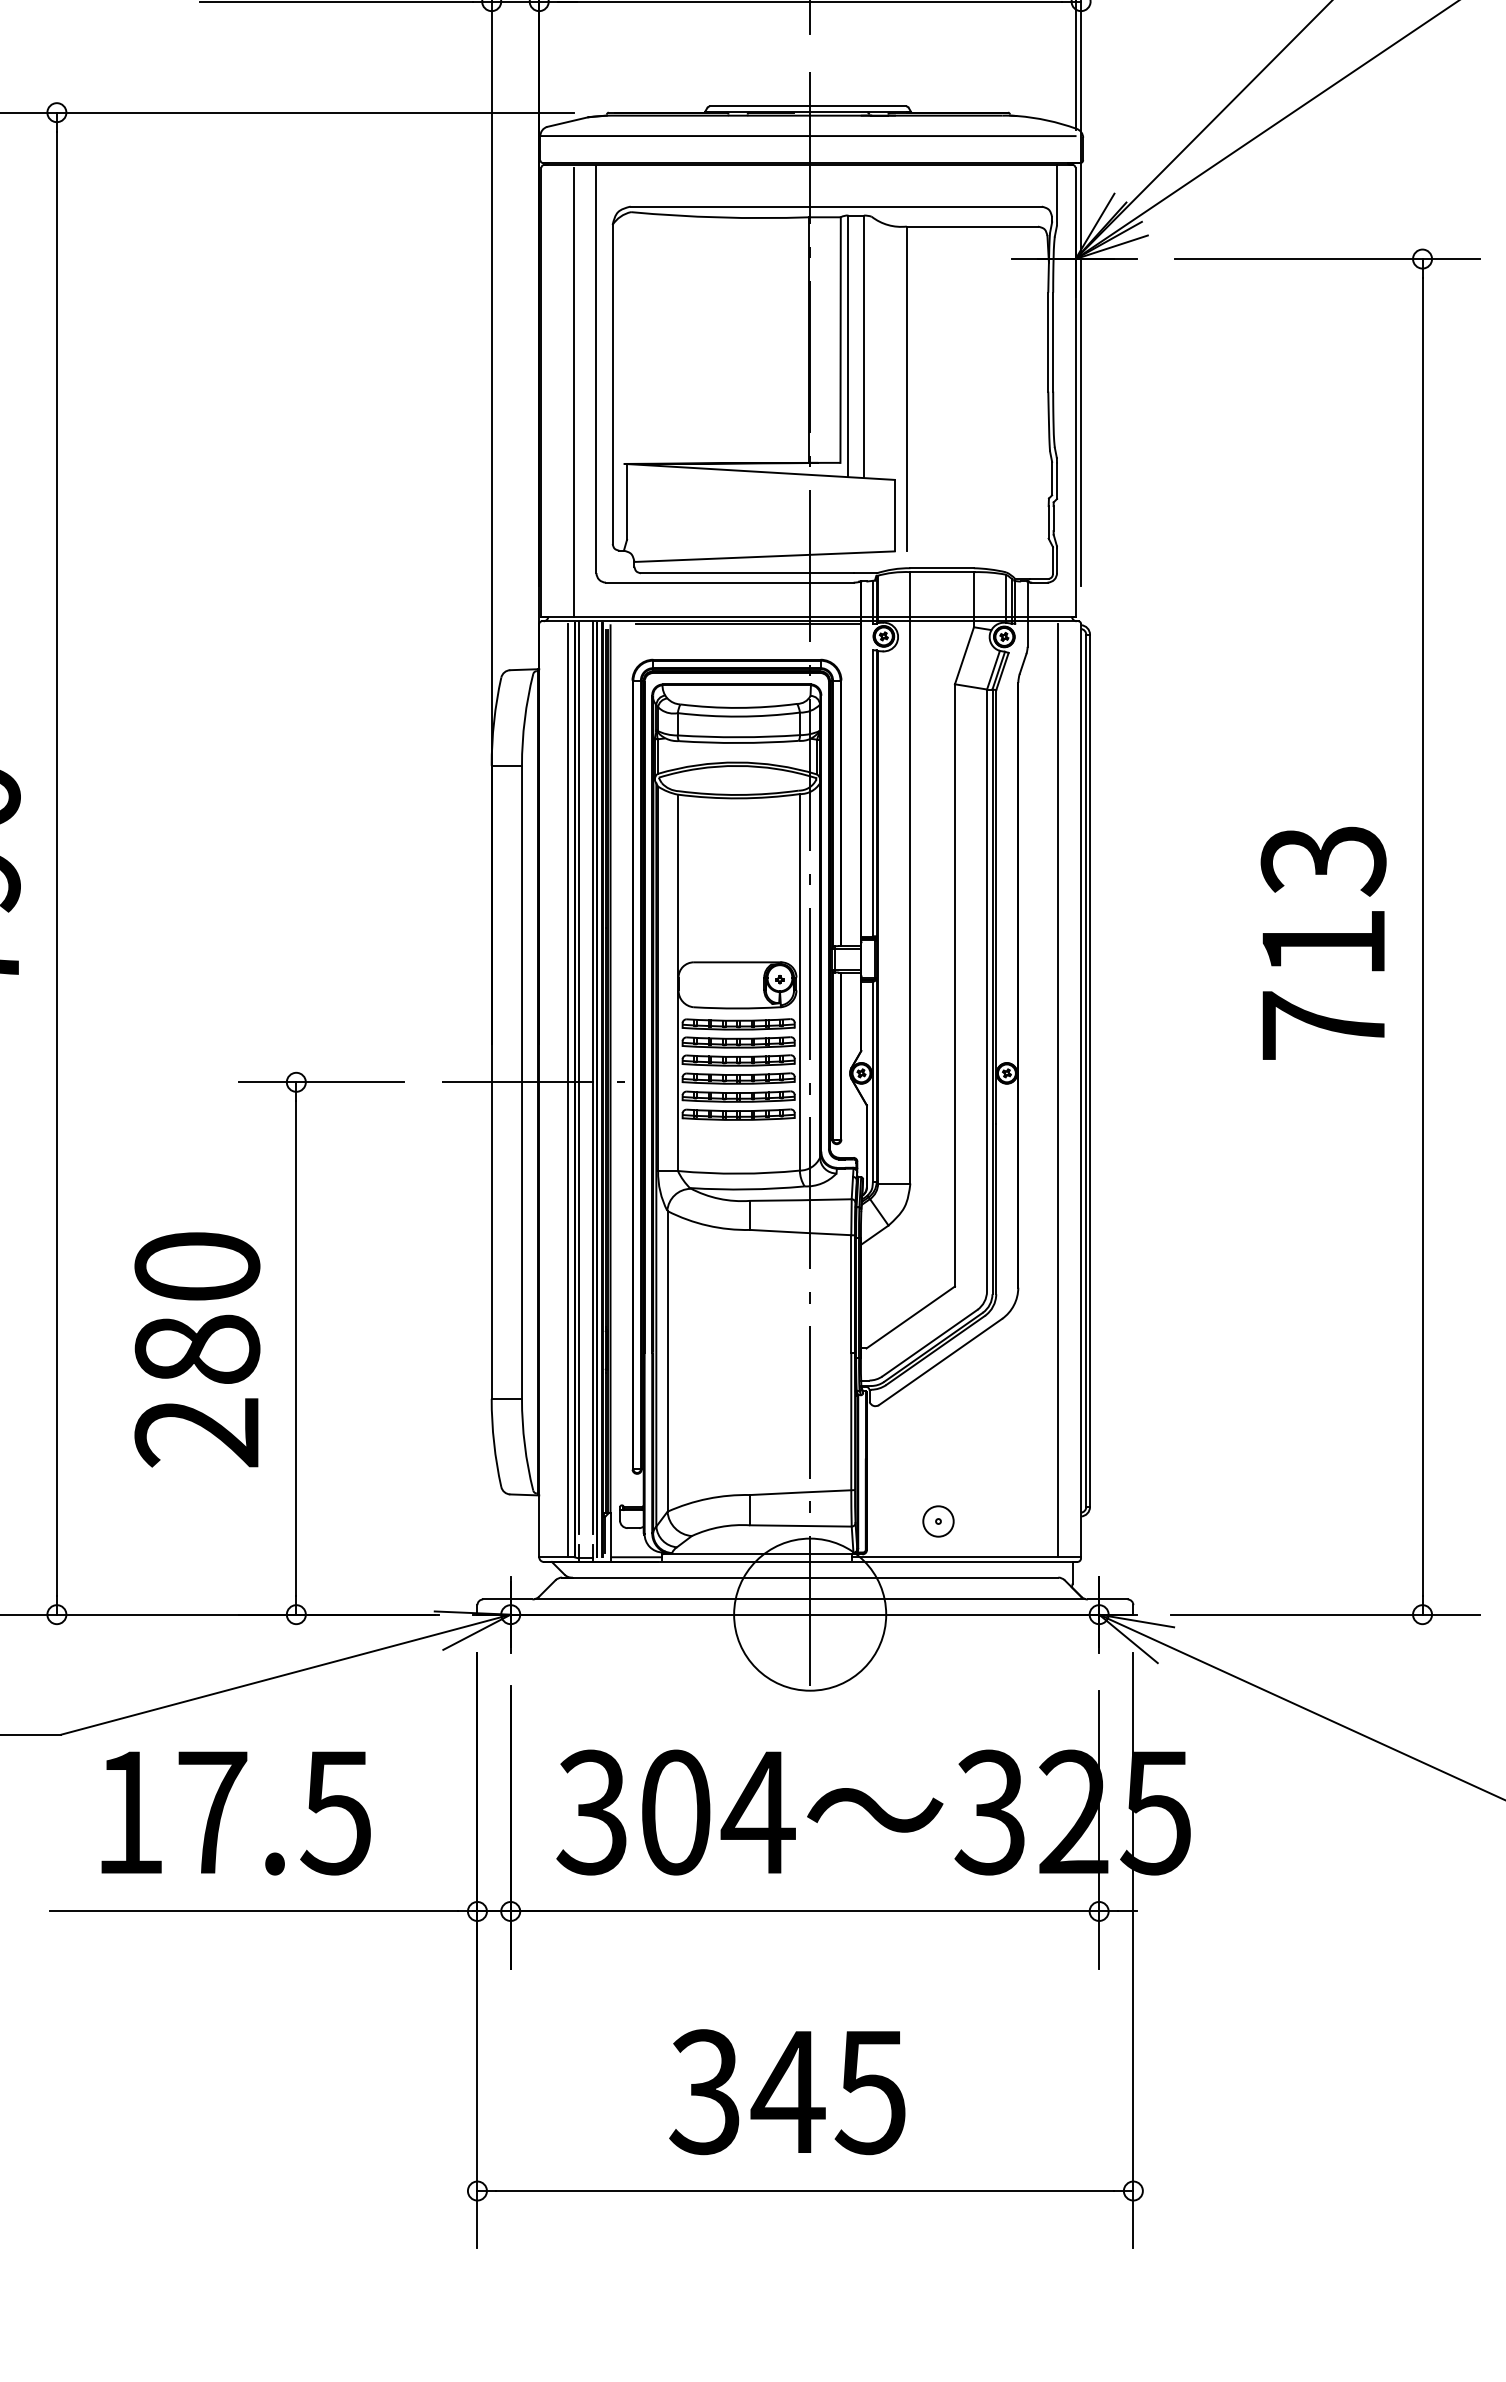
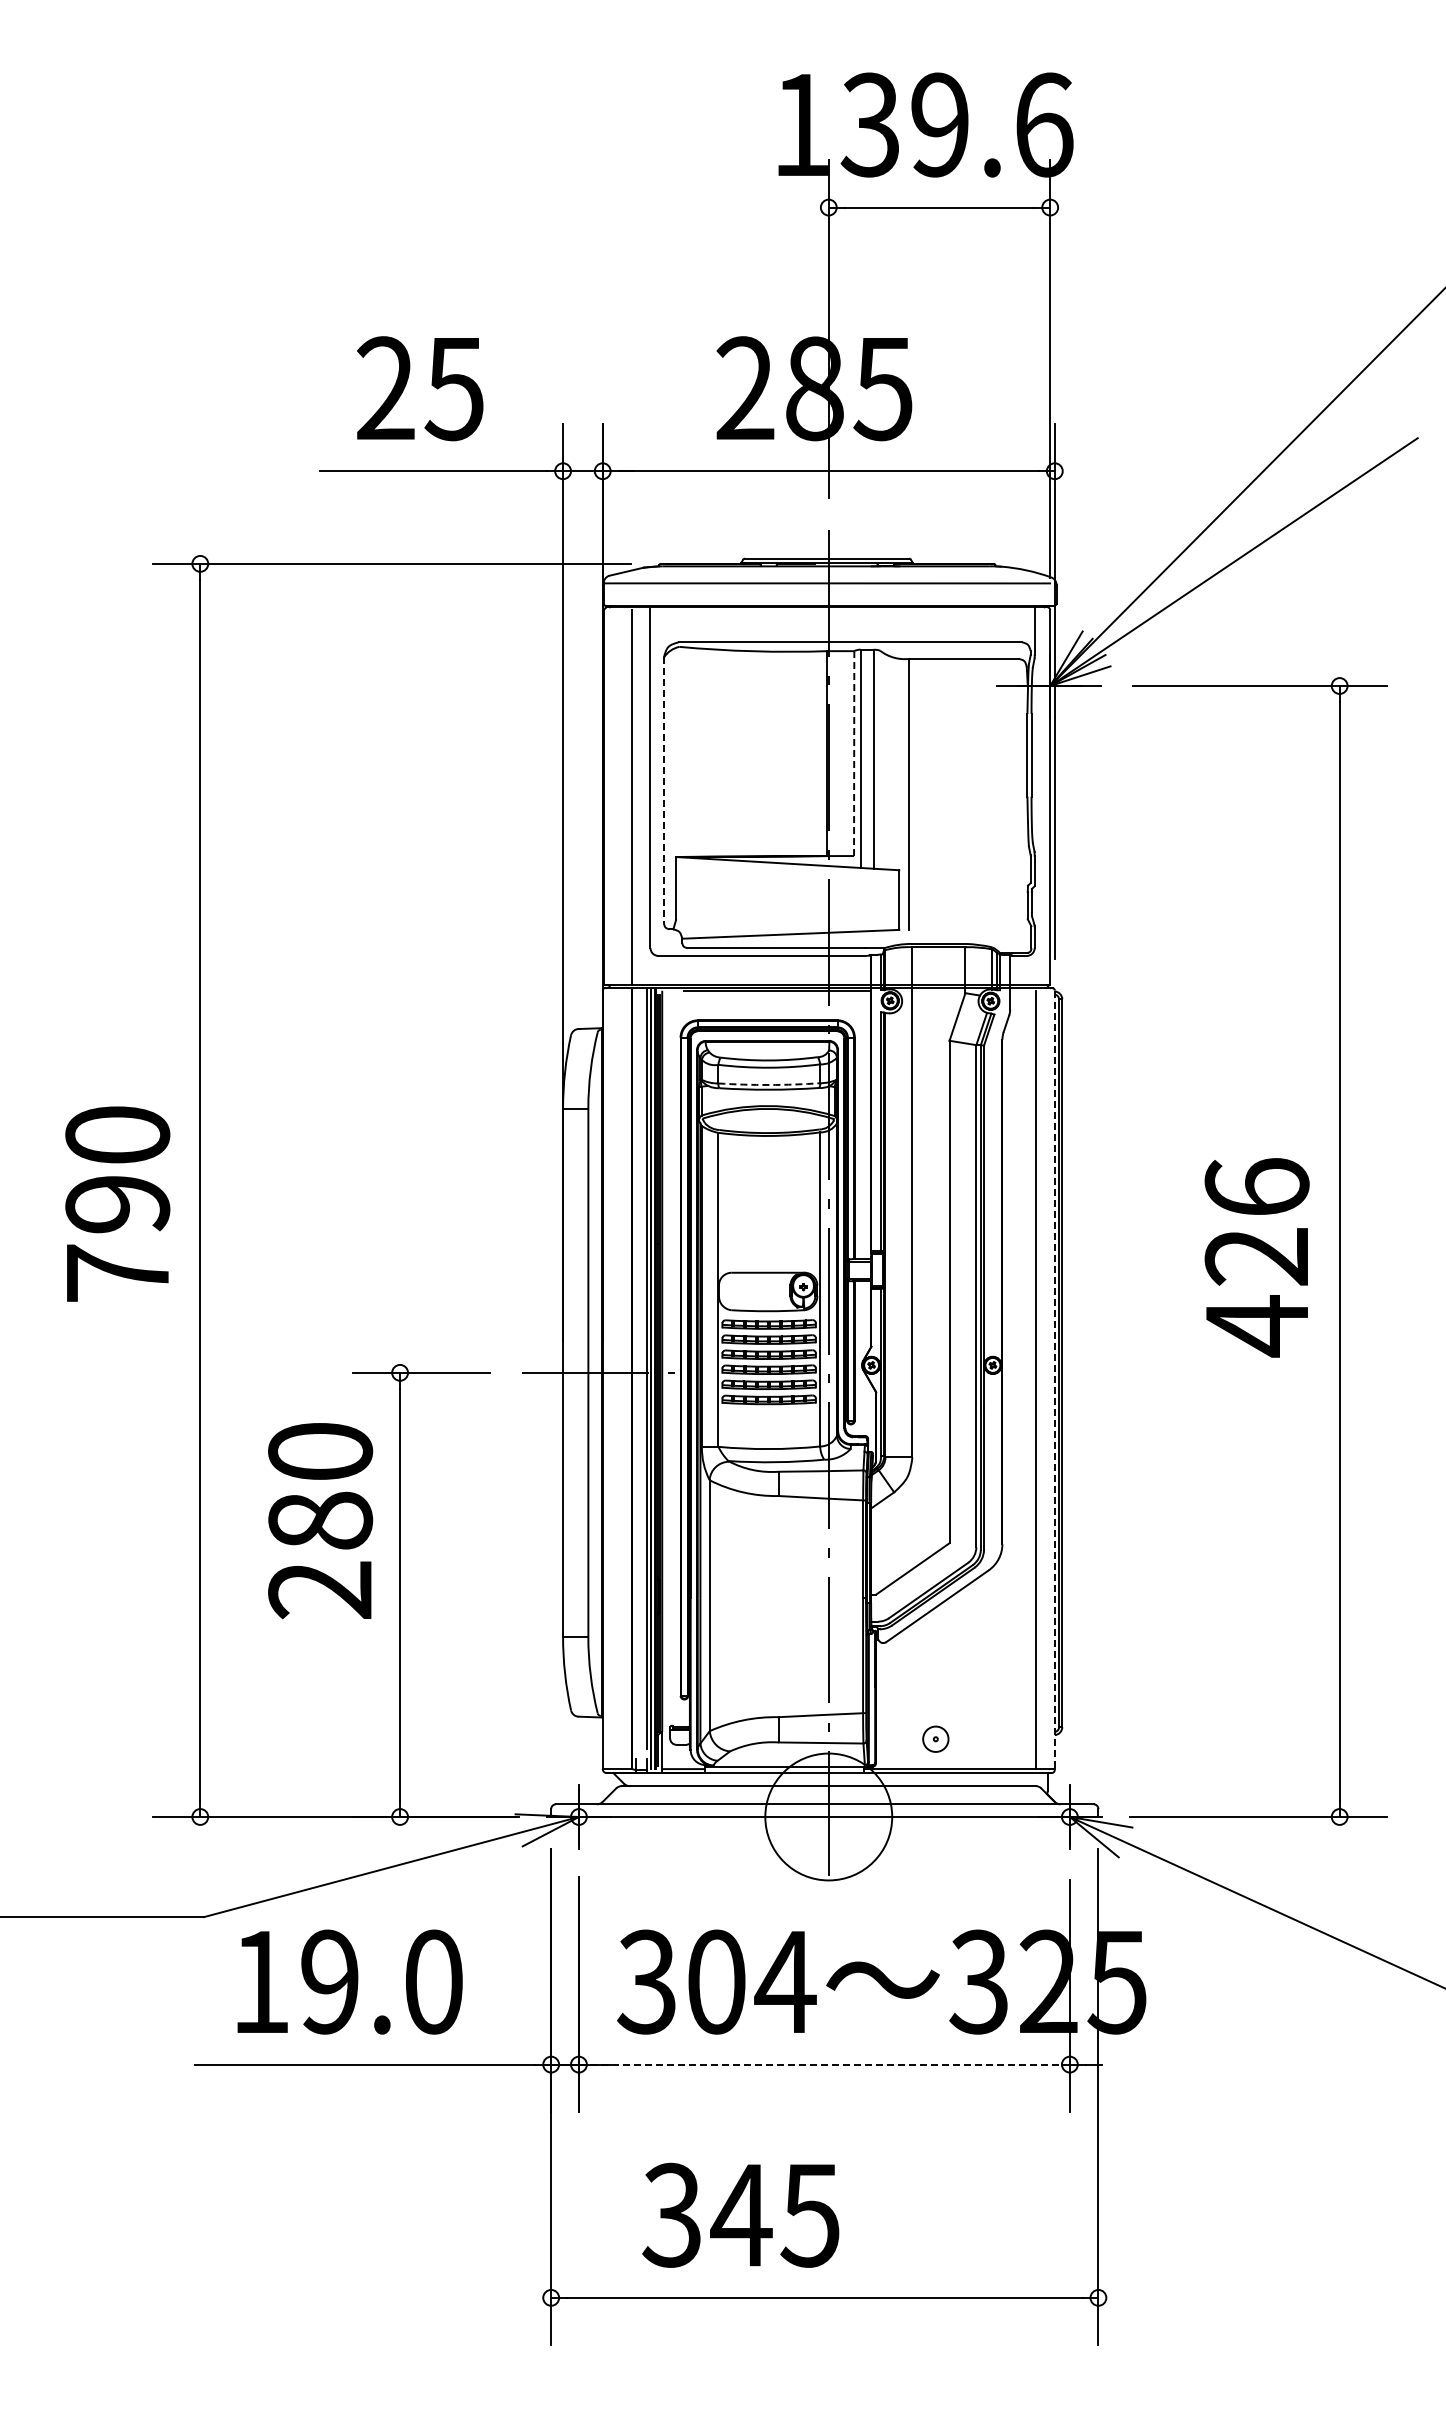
line: (841, 339) -> (854, 753), solid -> dashed
line: (612, 385) -> (663, 791), solid -> dashed
arc: (739, 736) -> (769, 1084), solid -> dashed
text: (1322, 944) -> (1256, 1257), 713 -> 426
line: (578, 1078) -> (635, 1369), removed
line: (567, 1090) -> (626, 1379), removed
line: (1080, 1091) -> (1054, 1380), solid -> dashed
text: (197, 1350) -> (320, 1521), moved
text: (274, 1811) -> (381, 1981), 17.5 -> 19.0
line: (805, 1911) -> (824, 2064), solid -> dashed
text: (787, 2091) -> (740, 2214), moved

